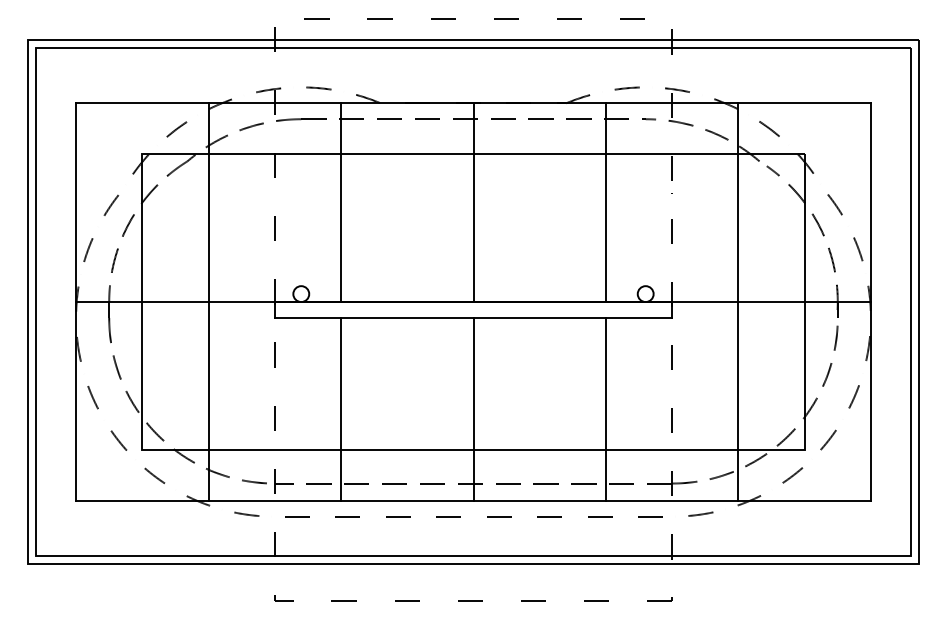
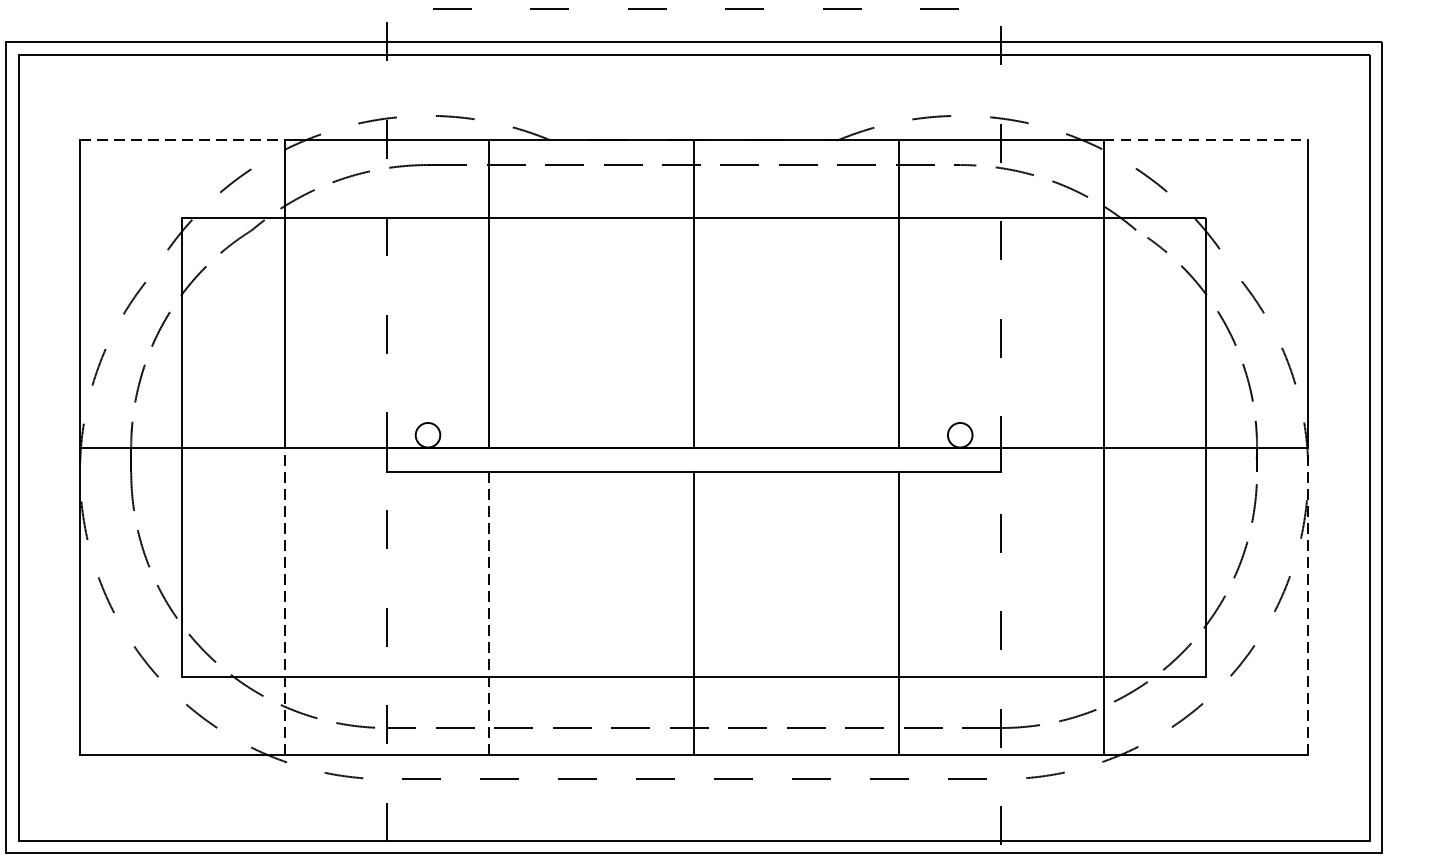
line: (142, 103) -> (182, 140), solid -> dashed
line: (805, 103) -> (1207, 140), solid -> dashed
line: (208, 400) -> (284, 599), solid -> dashed
line: (870, 400) -> (1307, 599), solid -> dashed
line: (341, 408) -> (490, 612), solid -> dashed

